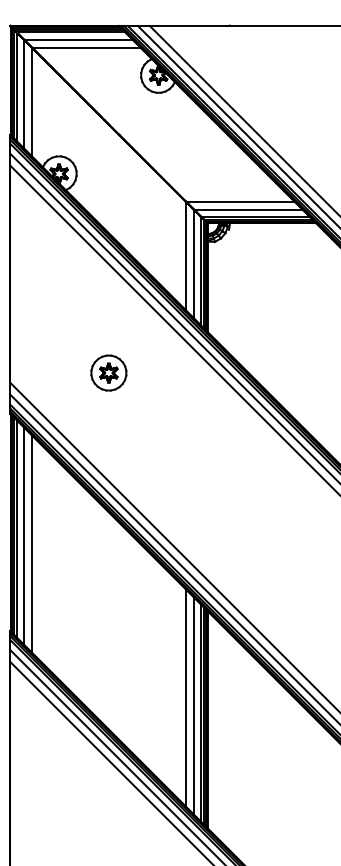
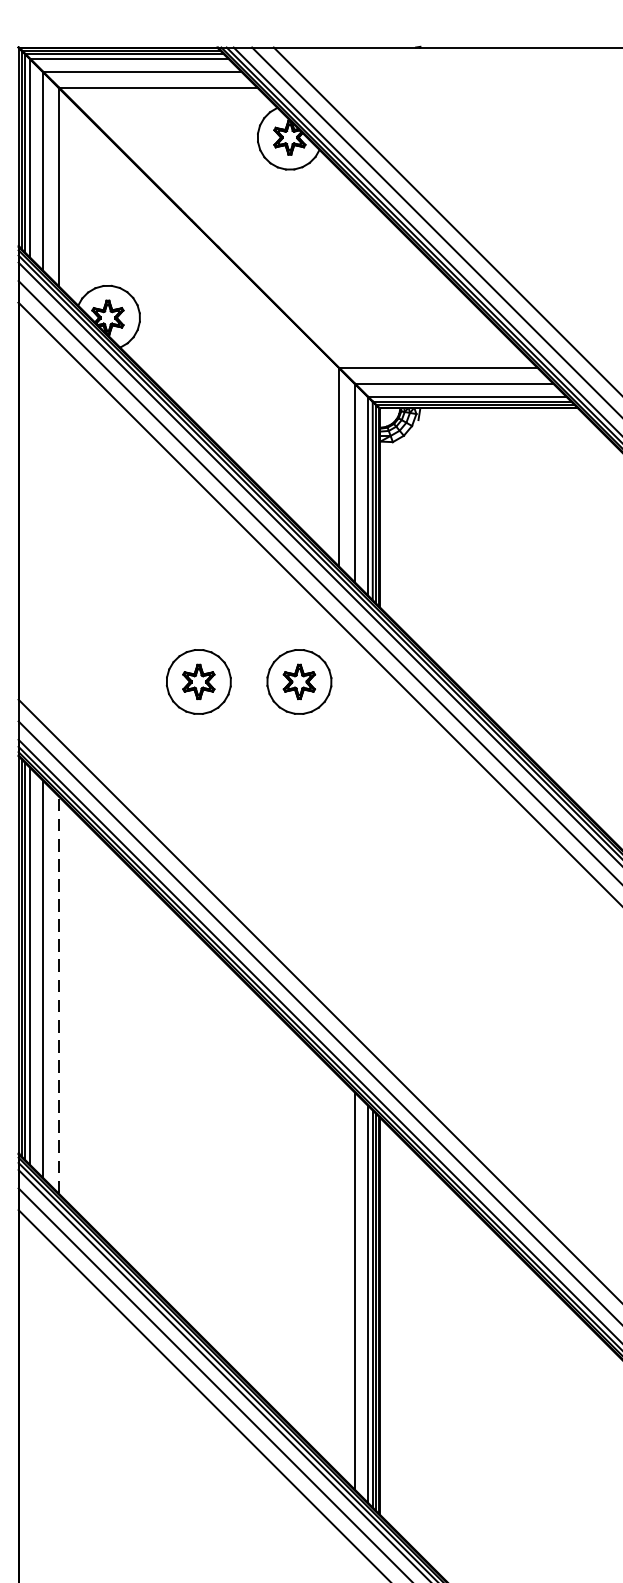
part: (163, 372) -> (298, 680), added
line: (32, 544) -> (59, 995), solid -> dashed
line: (185, 697) -> (338, 1275), removed

